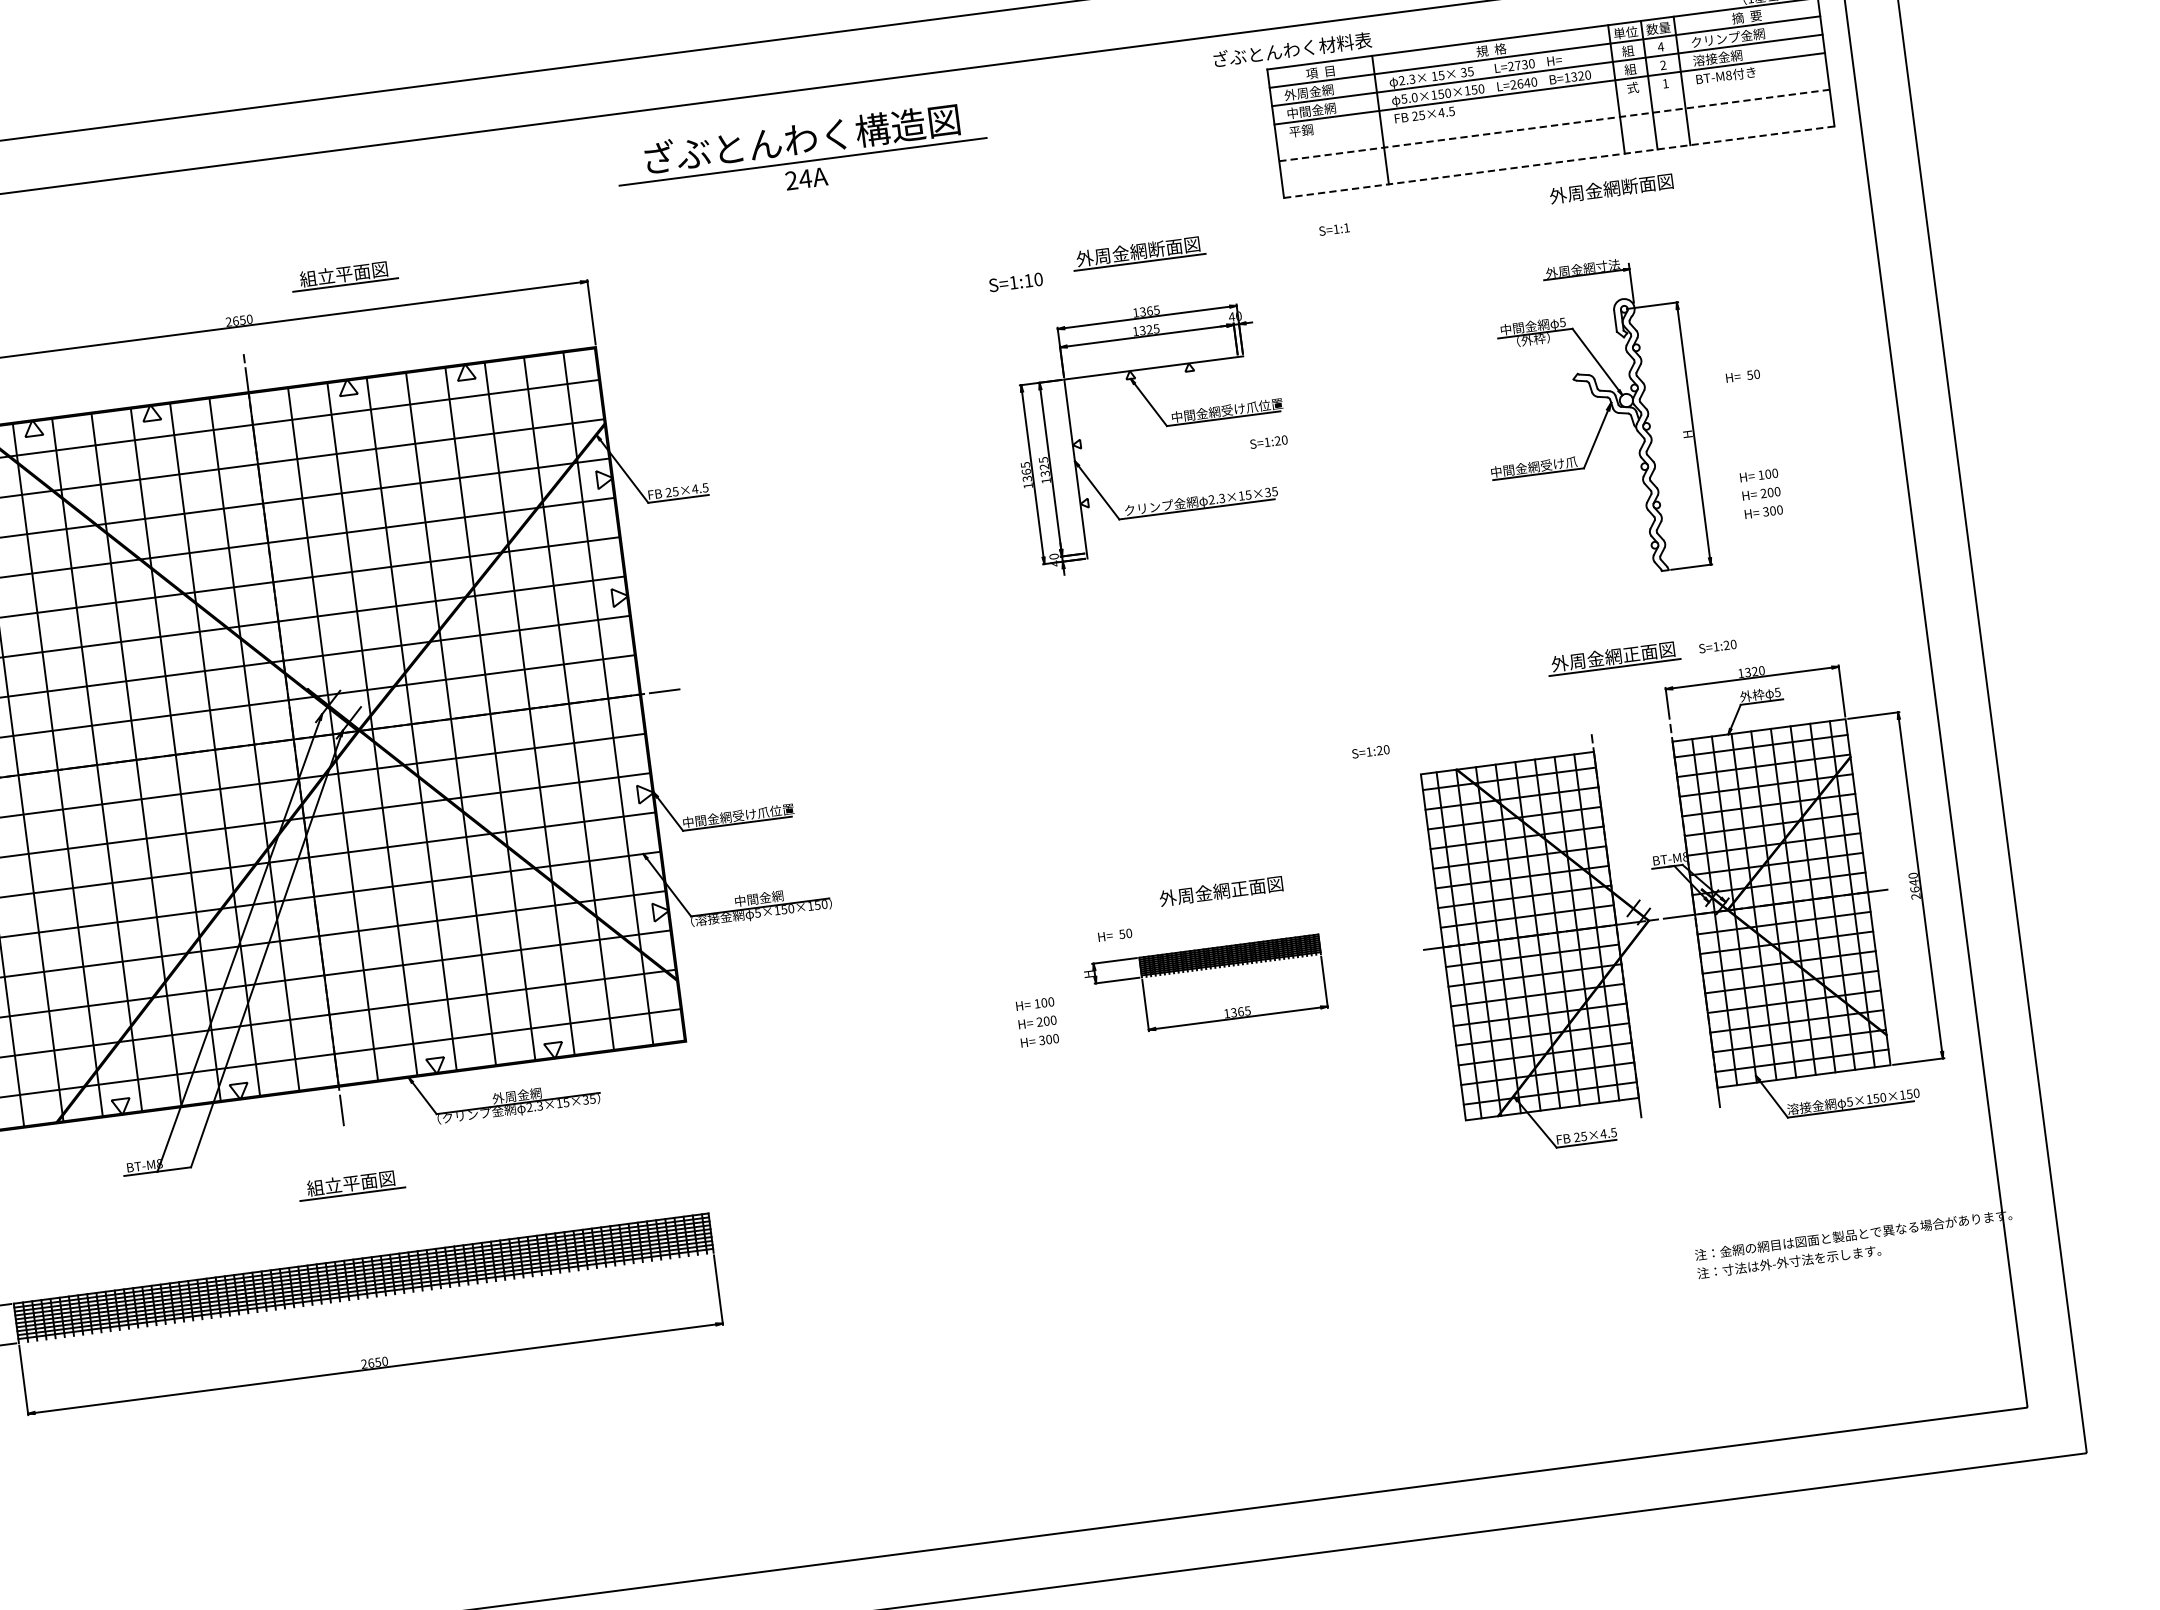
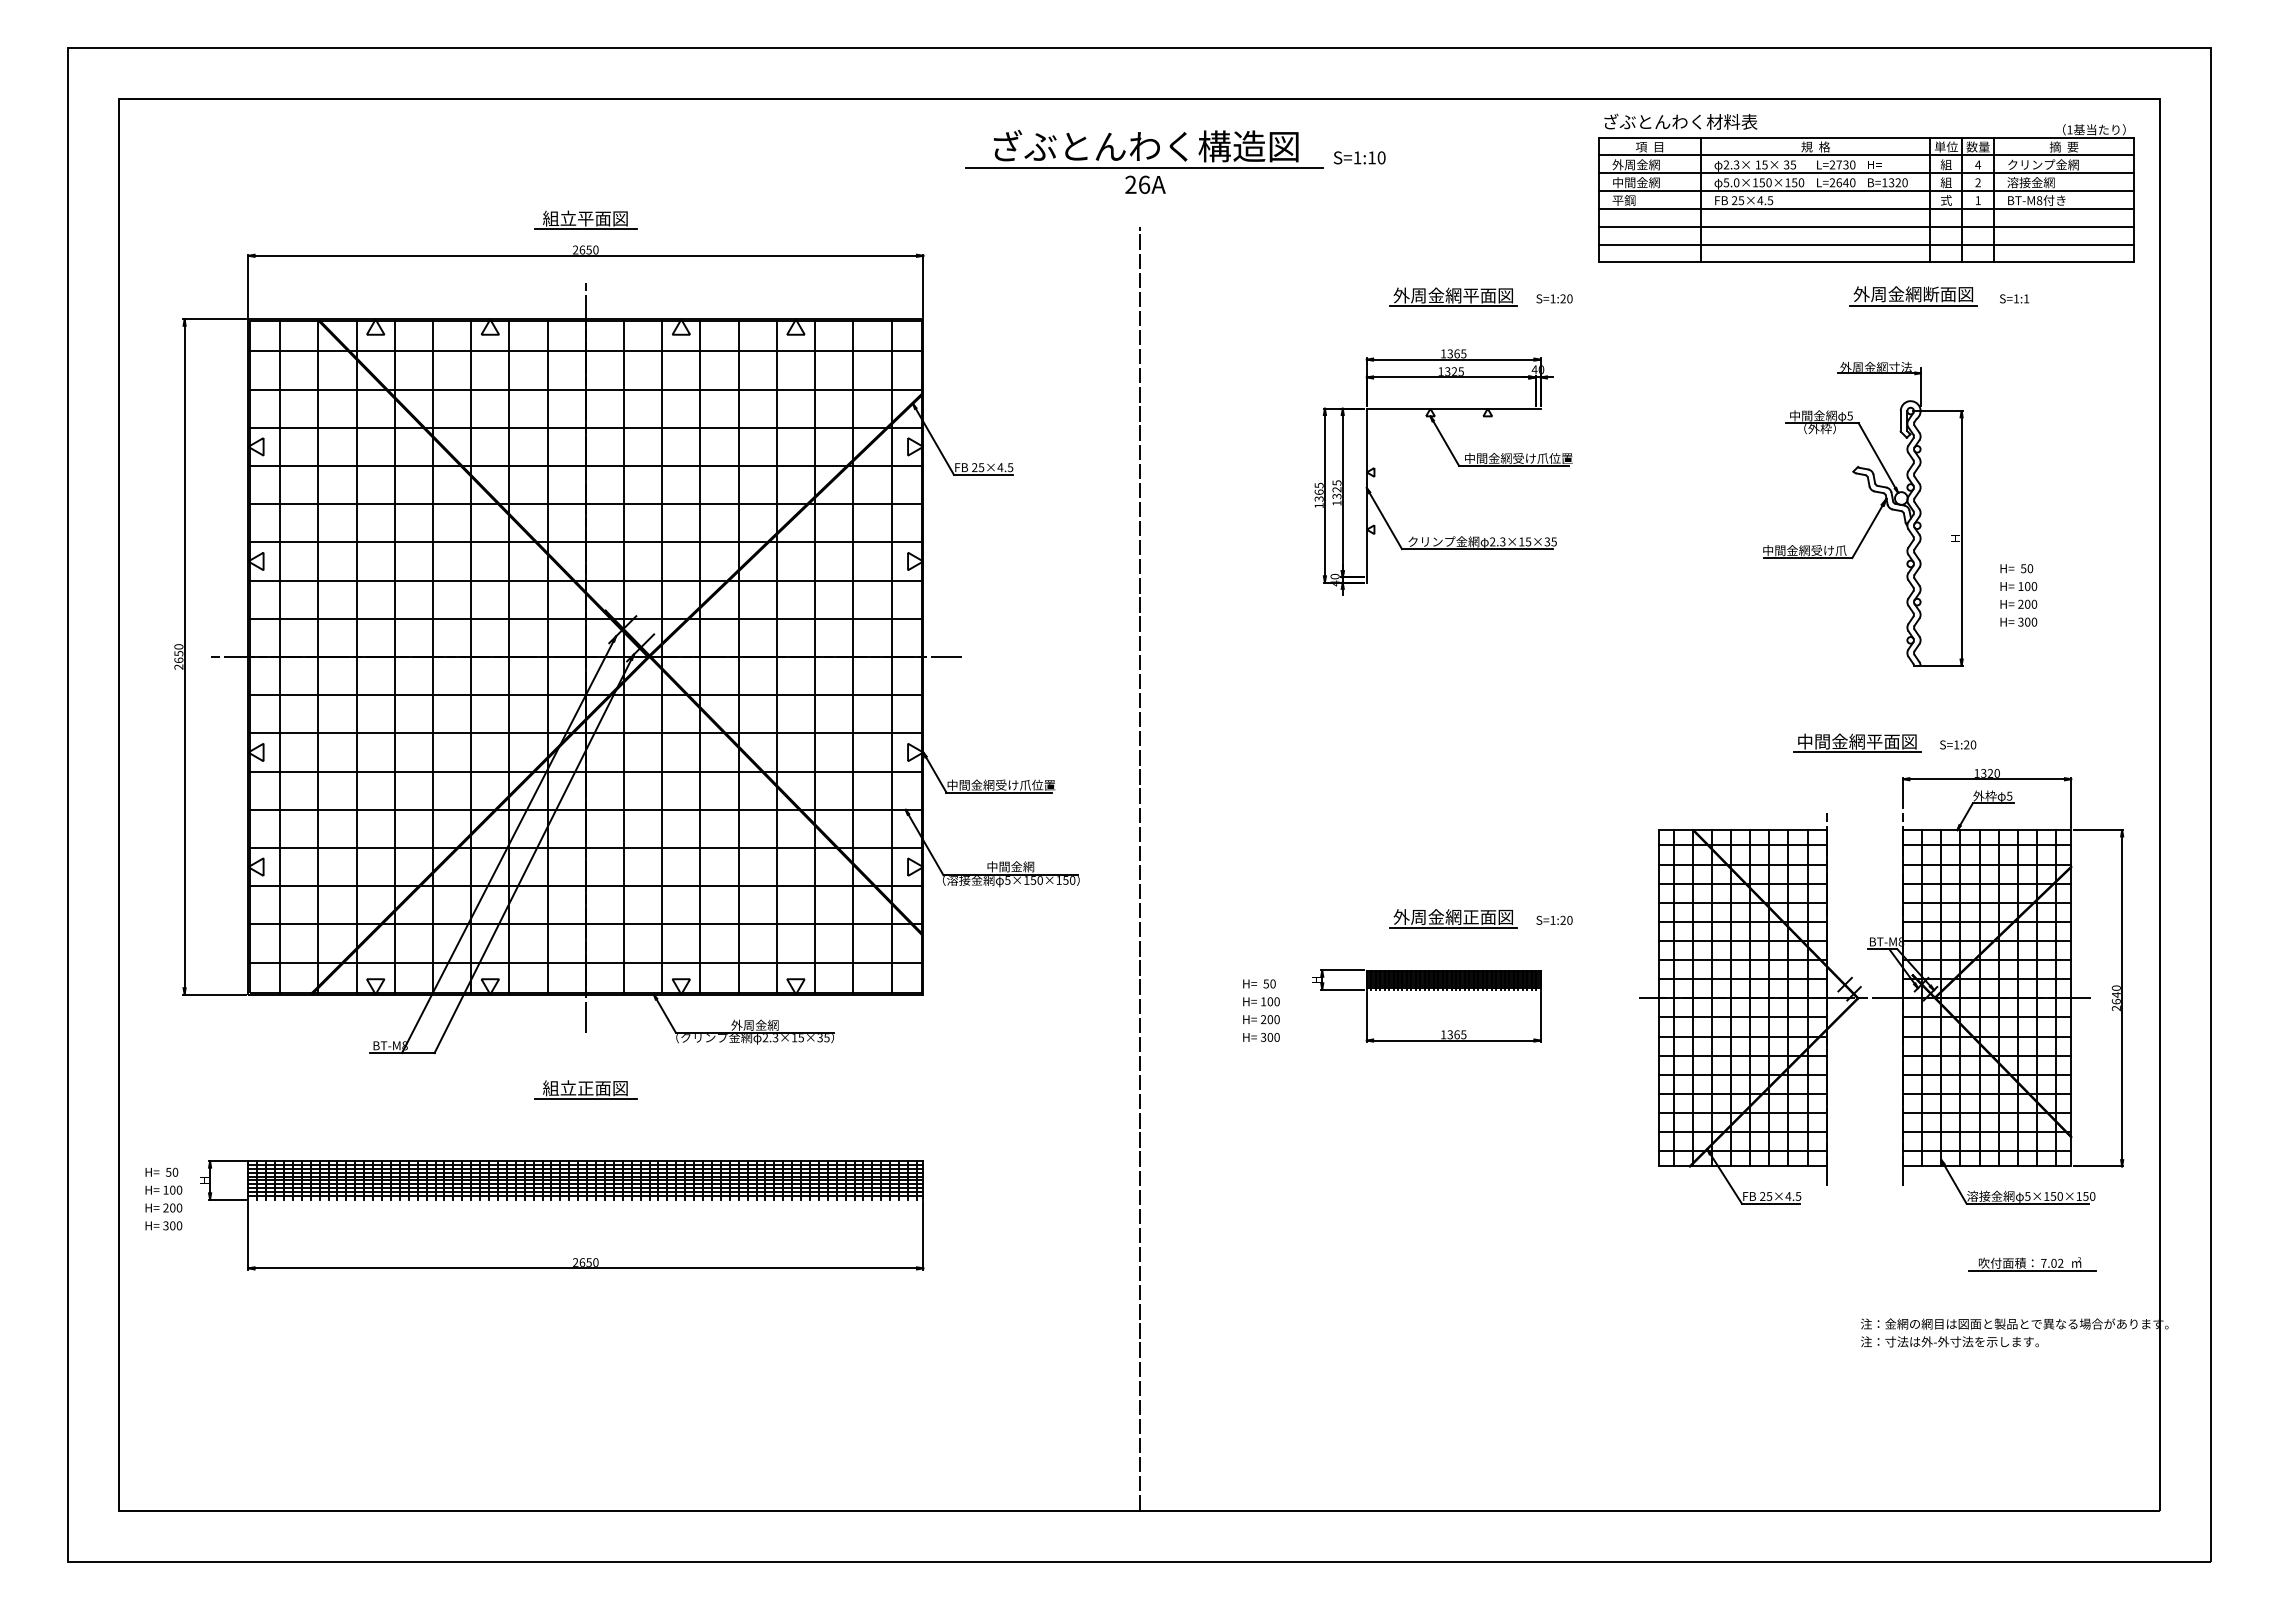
text: (1292, 49) -> (1680, 121), moved
line: (1551, 106) -> (1866, 208), added
line: (1555, 125) -> (1867, 226), dashed -> solid
line: (1556, 143) -> (1866, 244), added
line: (1560, 162) -> (1867, 262), dashed -> solid
text: (805, 178) -> (1144, 184), 24A -> 26A
line: (1613, 201) -> (1913, 306), added
text: (1334, 229) -> (2014, 298), moved
text: (1156, 249) -> (1471, 295), 外周金網断面図 -> 外周金網平面図
part: (344, 275) -> (585, 219), moved
text: (1015, 282) -> (1359, 157), moved
text: (1742, 376) -> (2016, 568), moved
text: (1268, 441) -> (1554, 298), moved
text: (1595, 658) -> (1839, 741), 外周金網正面図 -> 中間金網平面図
text: (1370, 750) -> (1554, 919), moved
line: (891, 883) -> (1139, 868), added
line: (1222, 901) -> (1453, 927), added
text: (1115, 934) -> (1259, 983), moved
part: (1863, 1171) -> (2032, 1264), added
text: (351, 1183) -> (585, 1088), 組立平面図 -> 組立正面図

